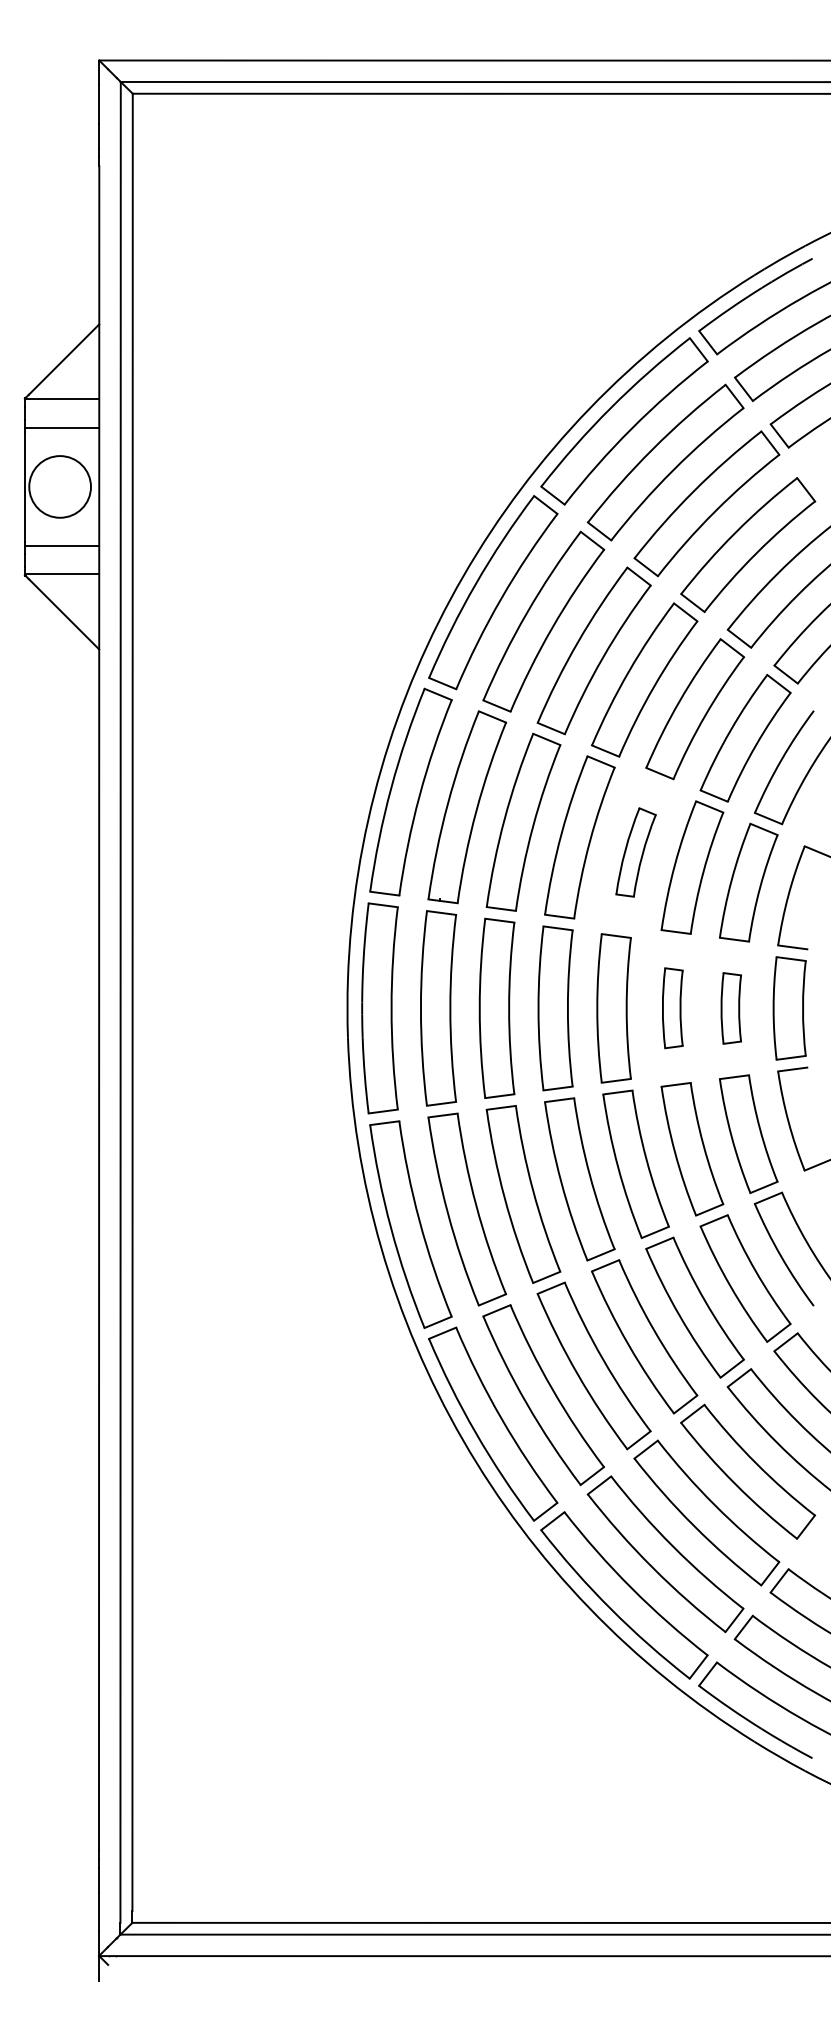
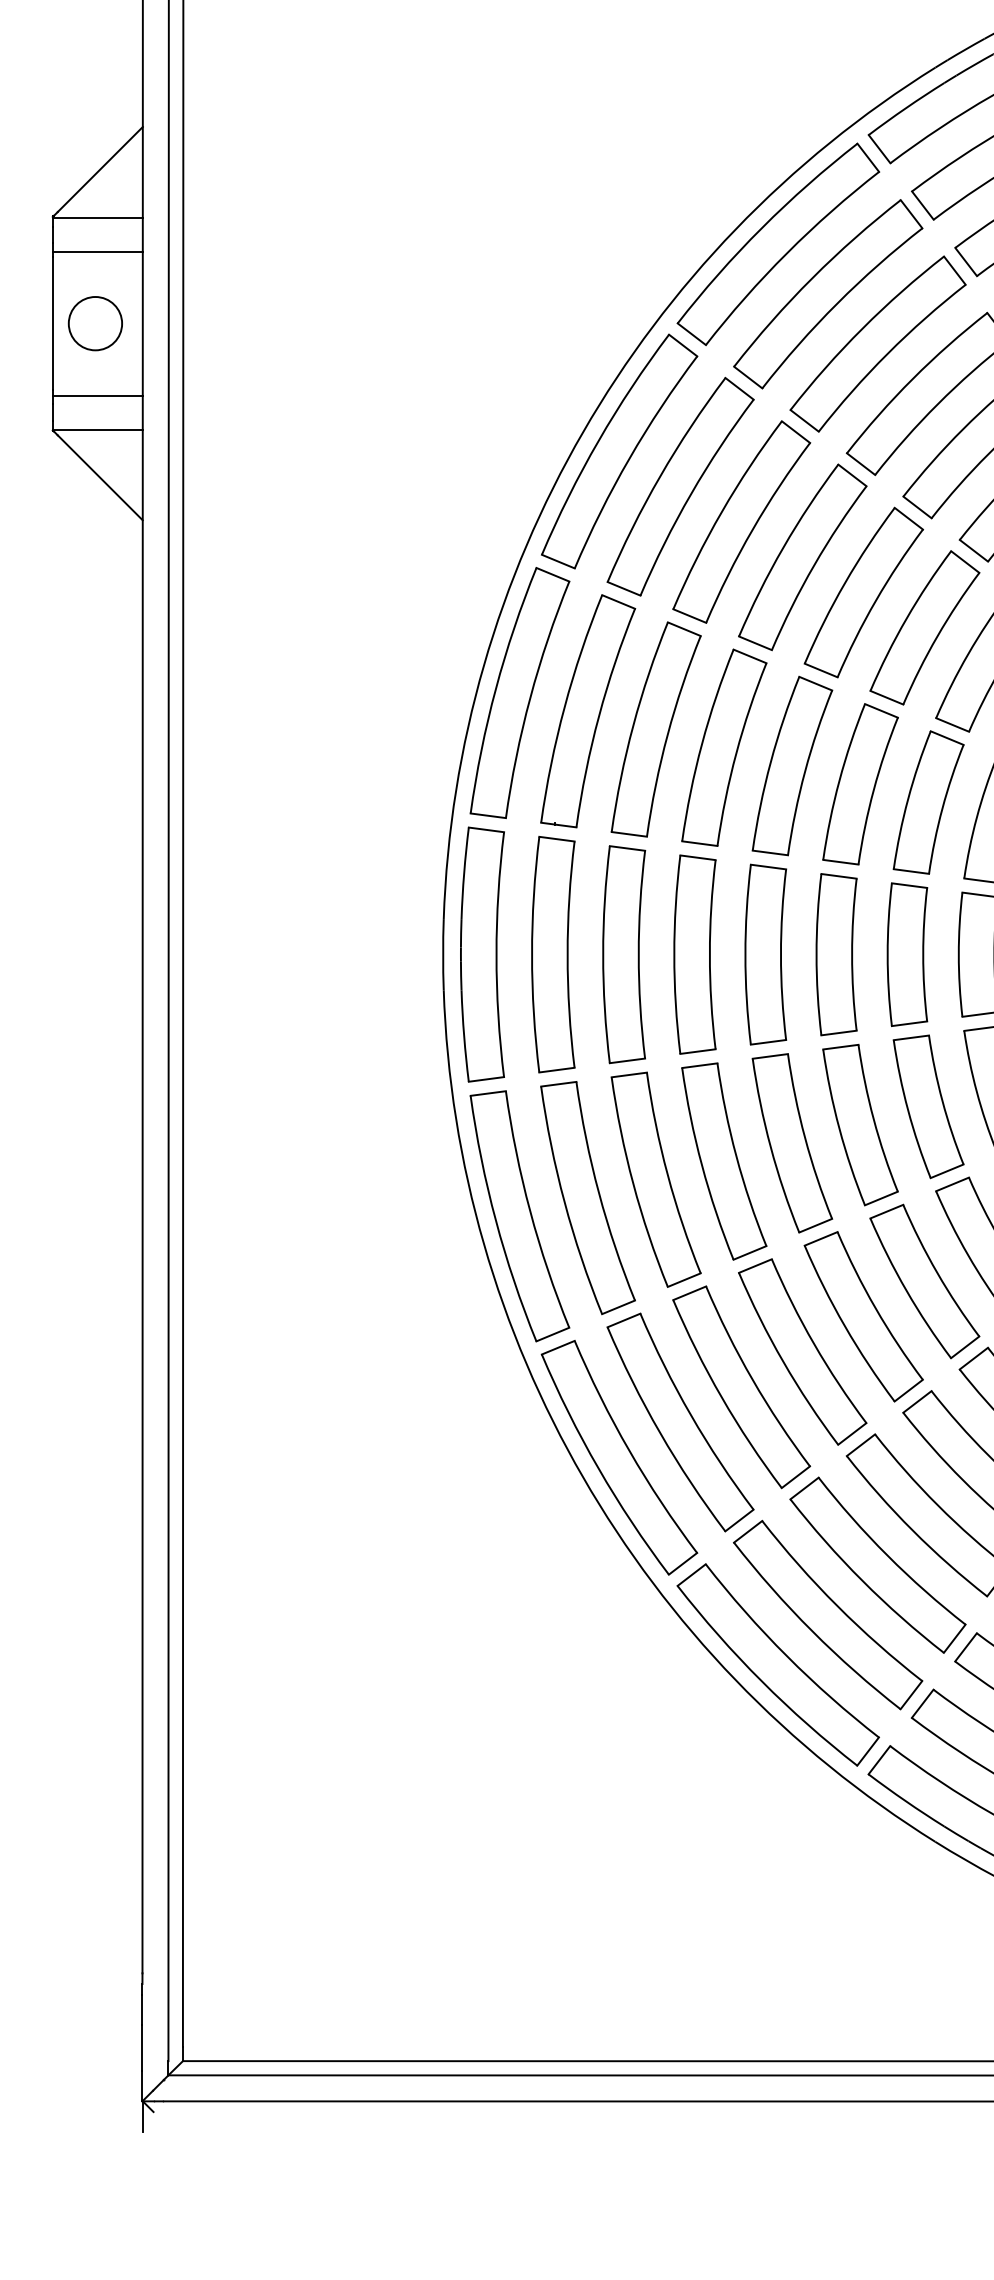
circle: (60, 486) -> (95, 323), size x0.71
part: (635, 852) -> (791, 766), size x1.67
part: (672, 1007) -> (836, 953), size x1.67
part: (731, 1008) -> (907, 954), size x1.67

